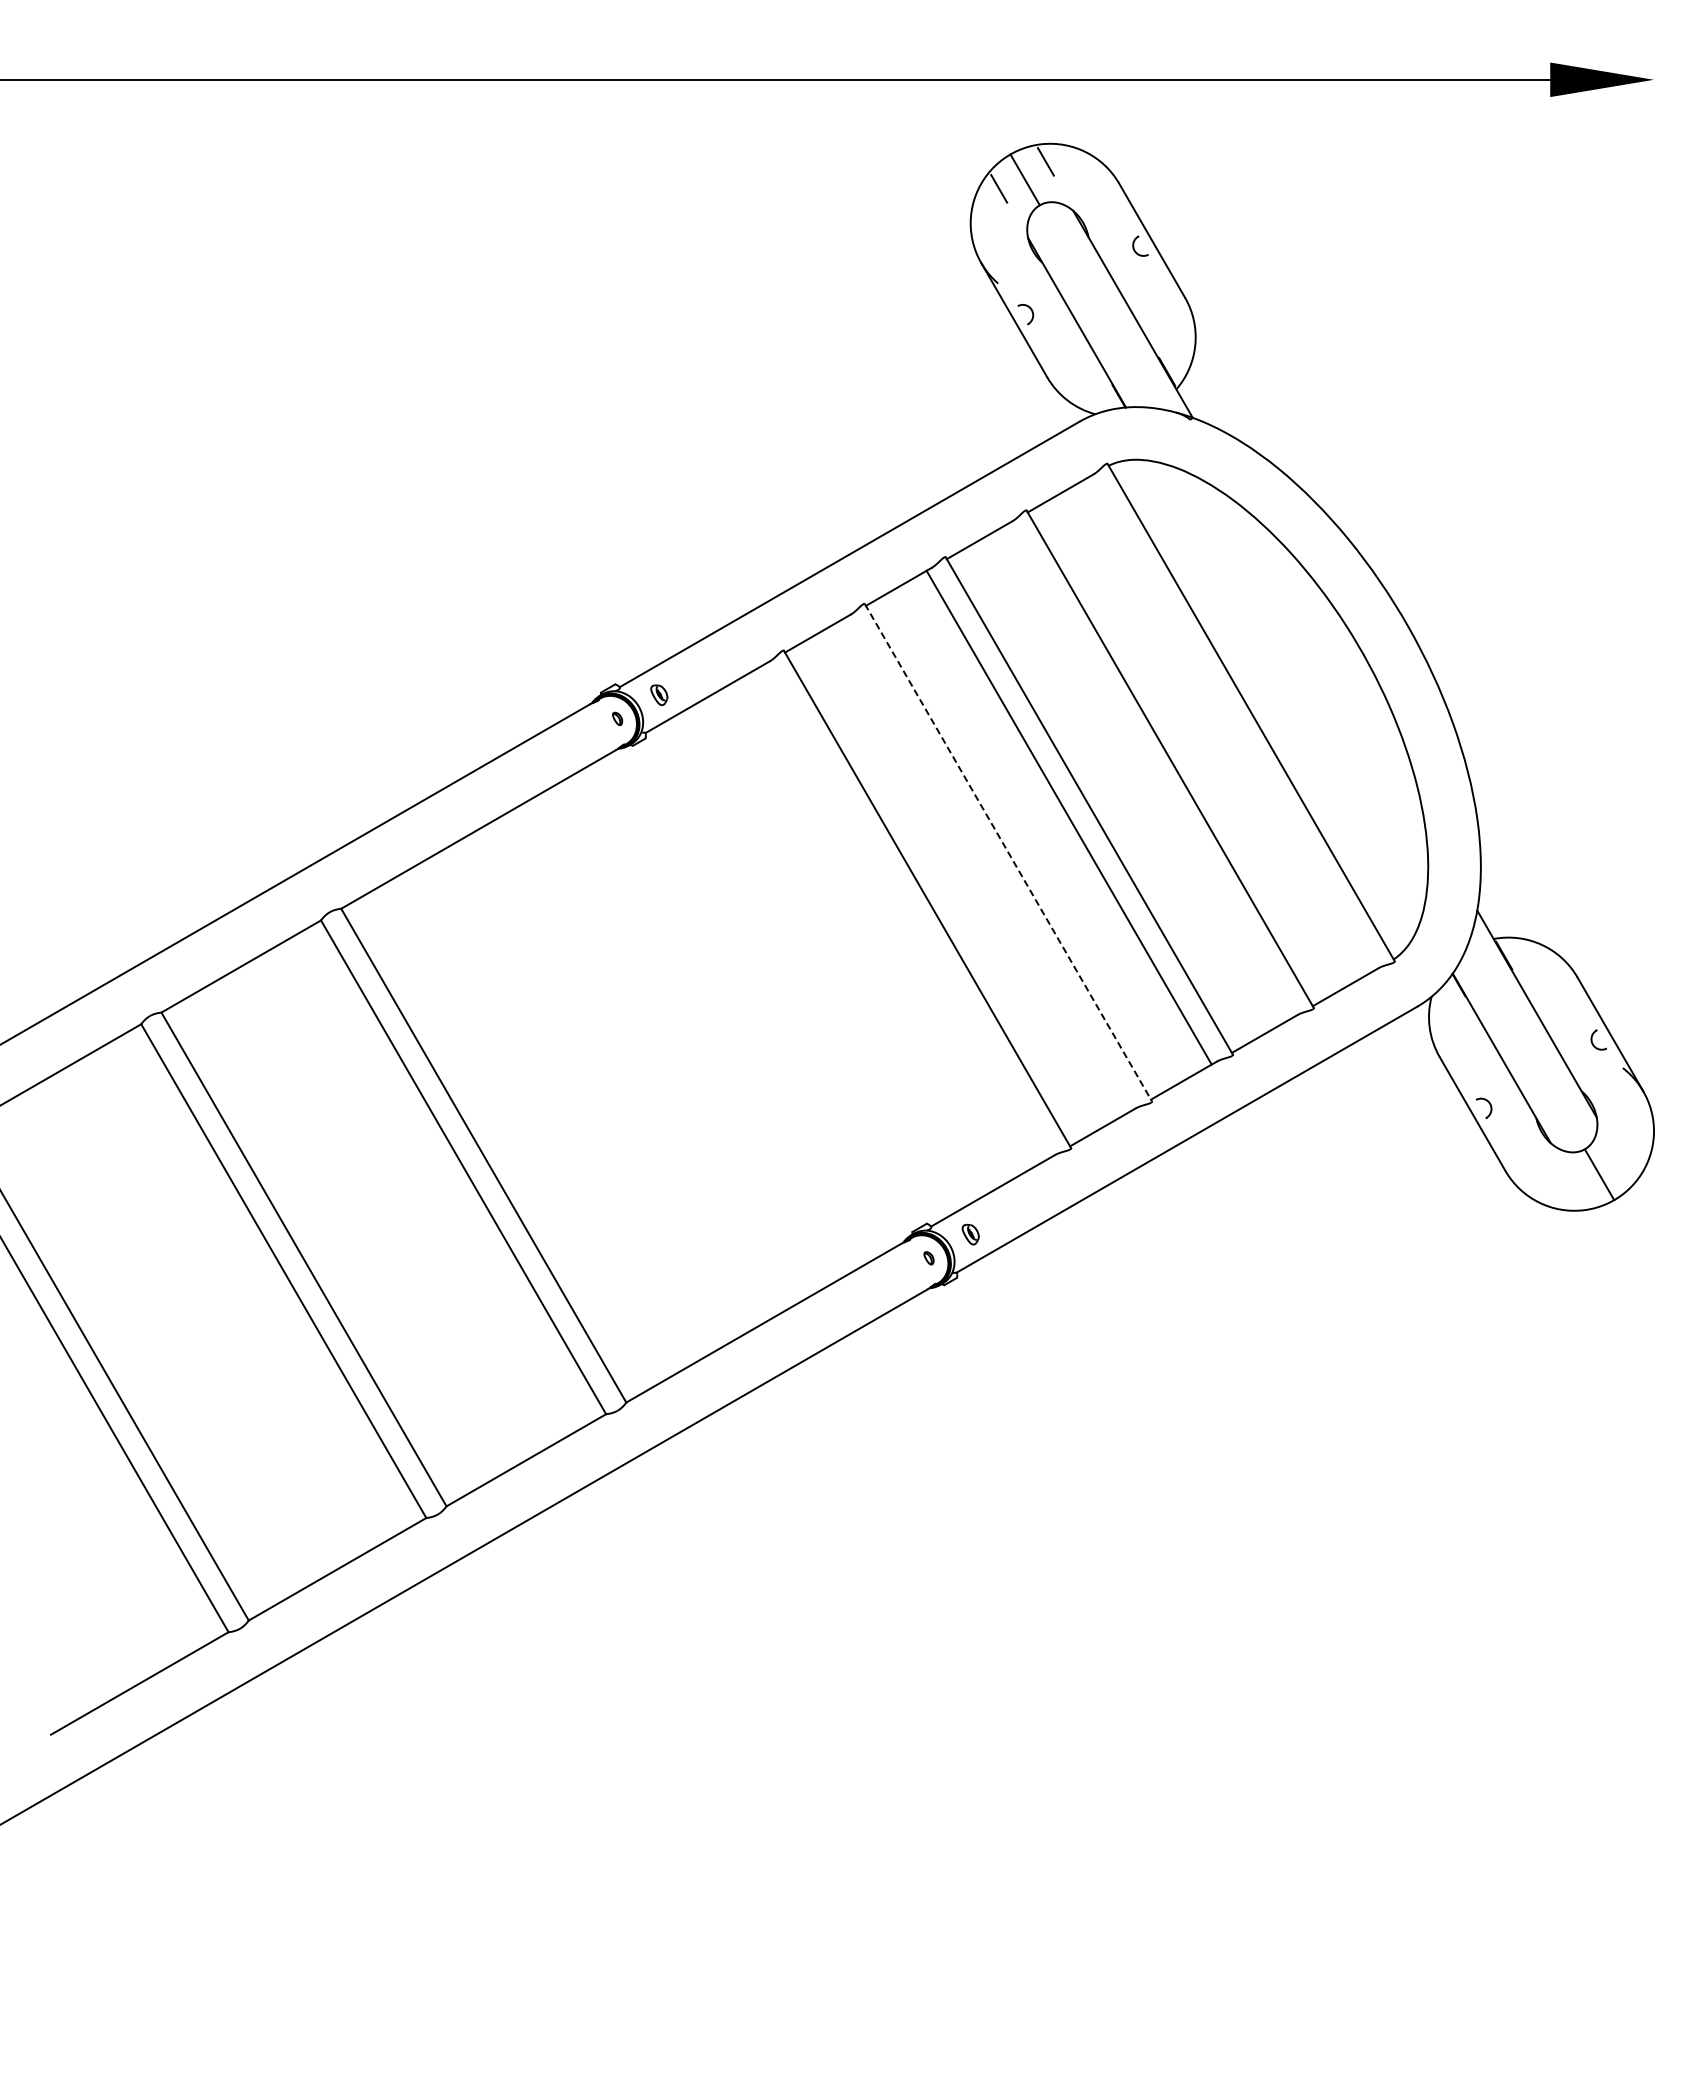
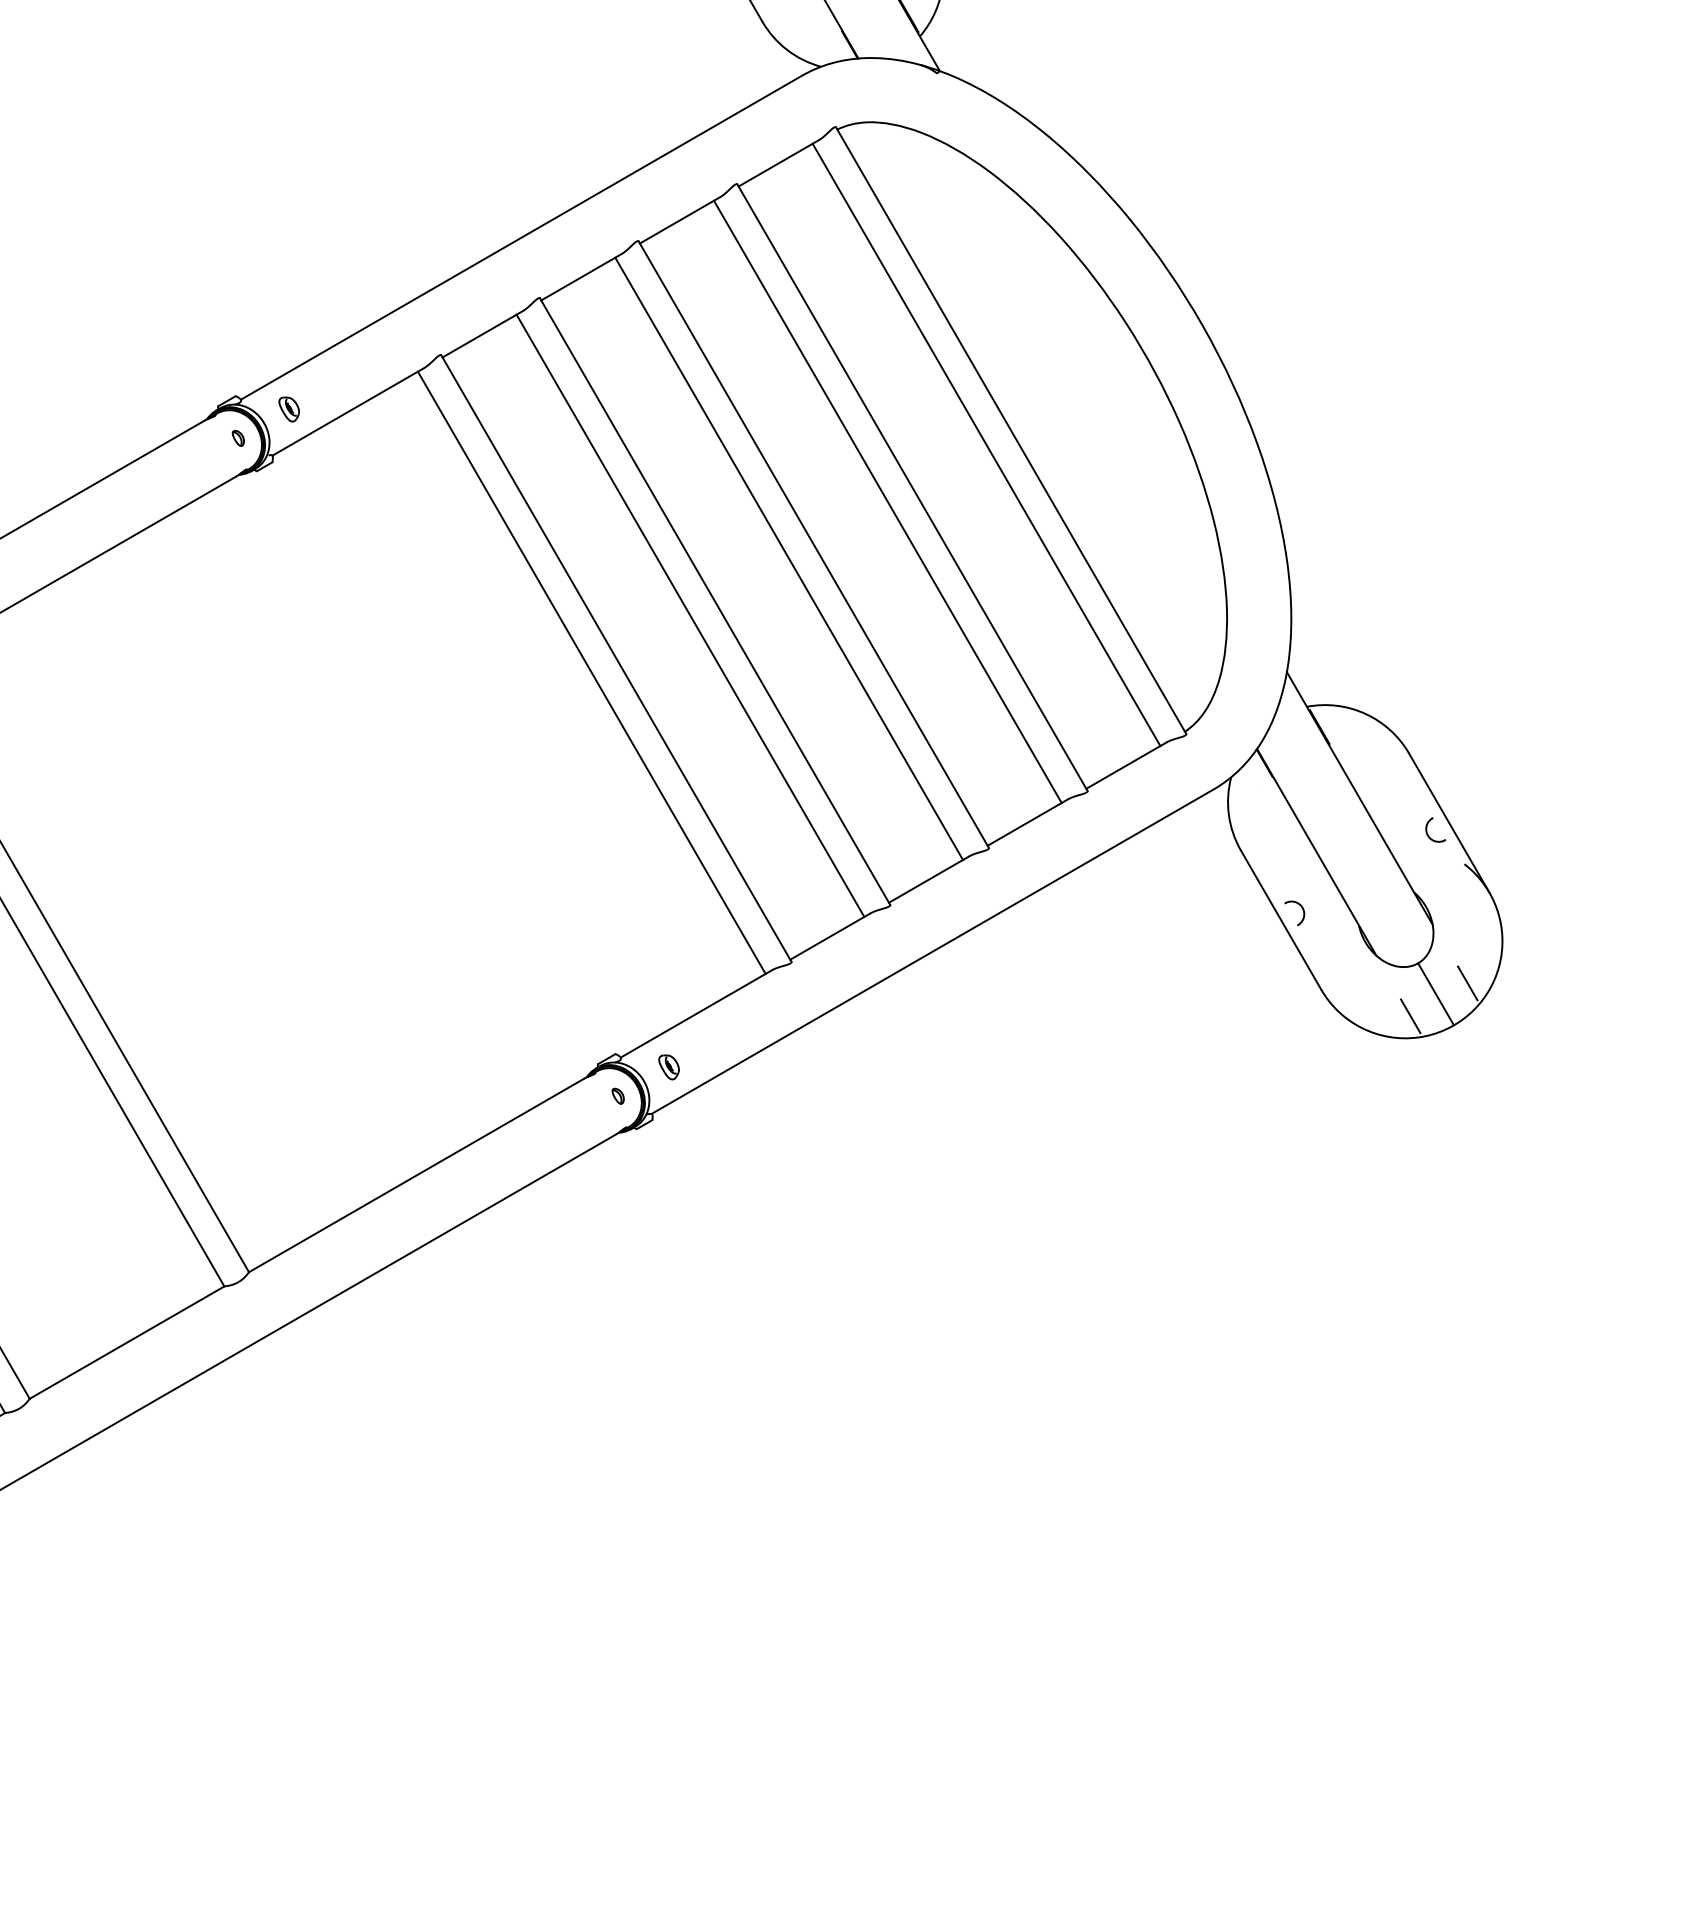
line: (1230, 724) -> (985, 445), added
line: (1149, 770) -> (887, 501), added
line: (1008, 853) -> (715, 602), dashed -> solid
line: (987, 864) -> (689, 615), added
line: (906, 911) -> (590, 673), added
line: (1625, 1165) -> (1467, 983), added
line: (1578, 1192) -> (1410, 1015), added

